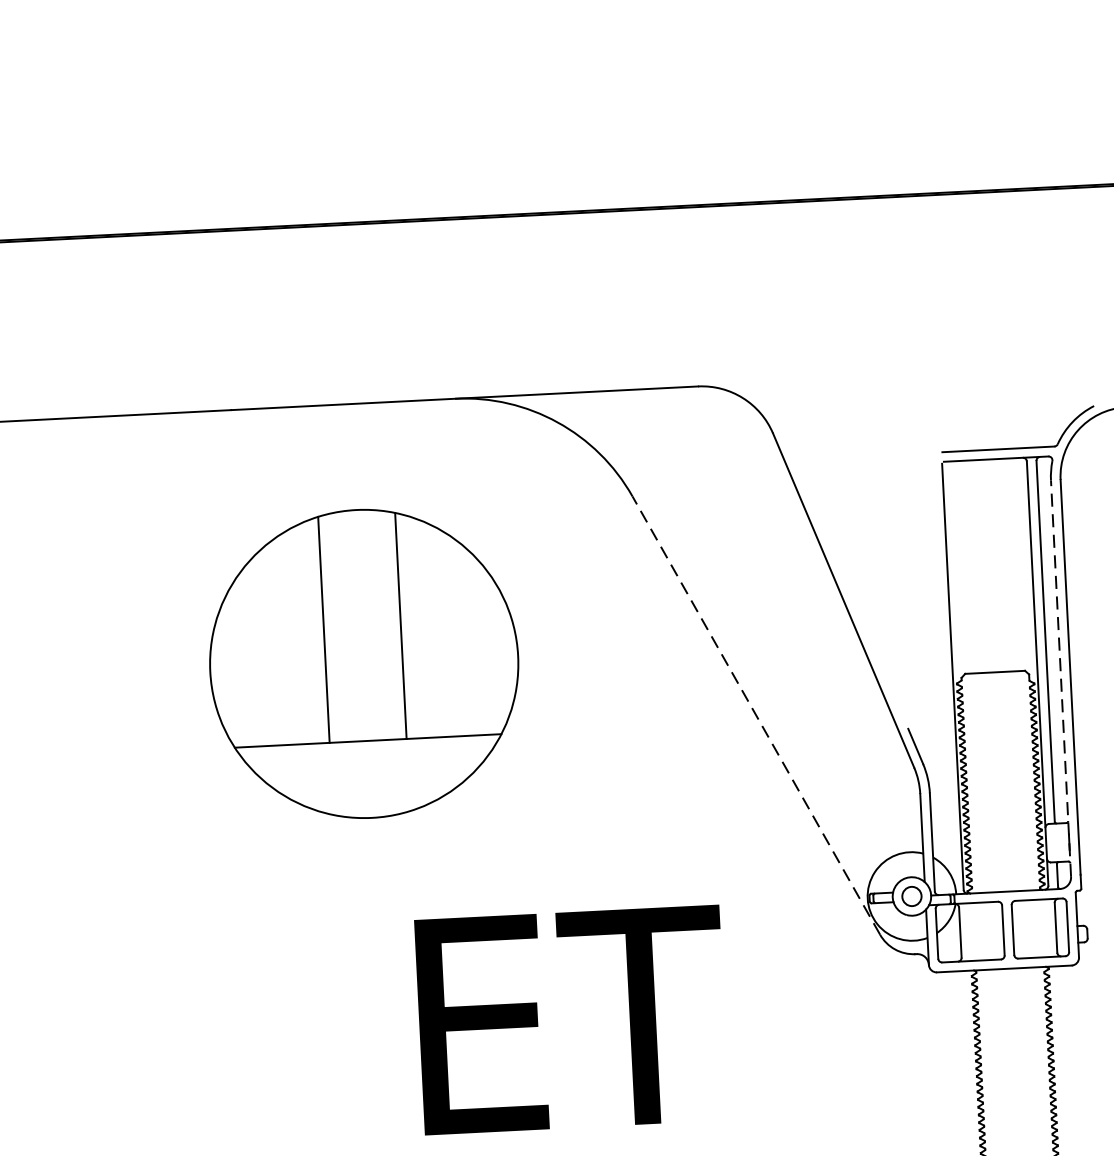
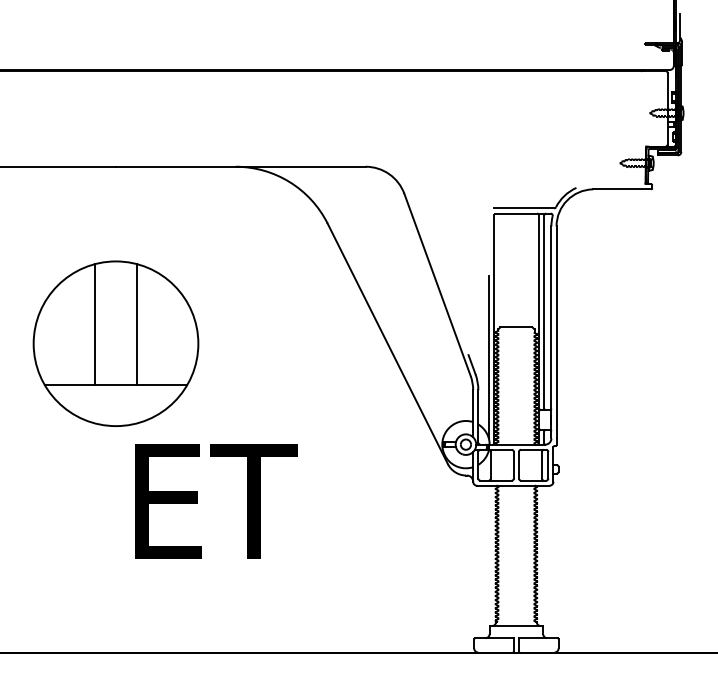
part: (363, 663) -> (115, 343), moved
line: (1061, 676) -> (551, 331), dashed -> solid
line: (755, 714) -> (387, 343), dashed -> solid
line: (945, 729) -> (488, 356), added
text: (572, 1020) -> (216, 501), moved

